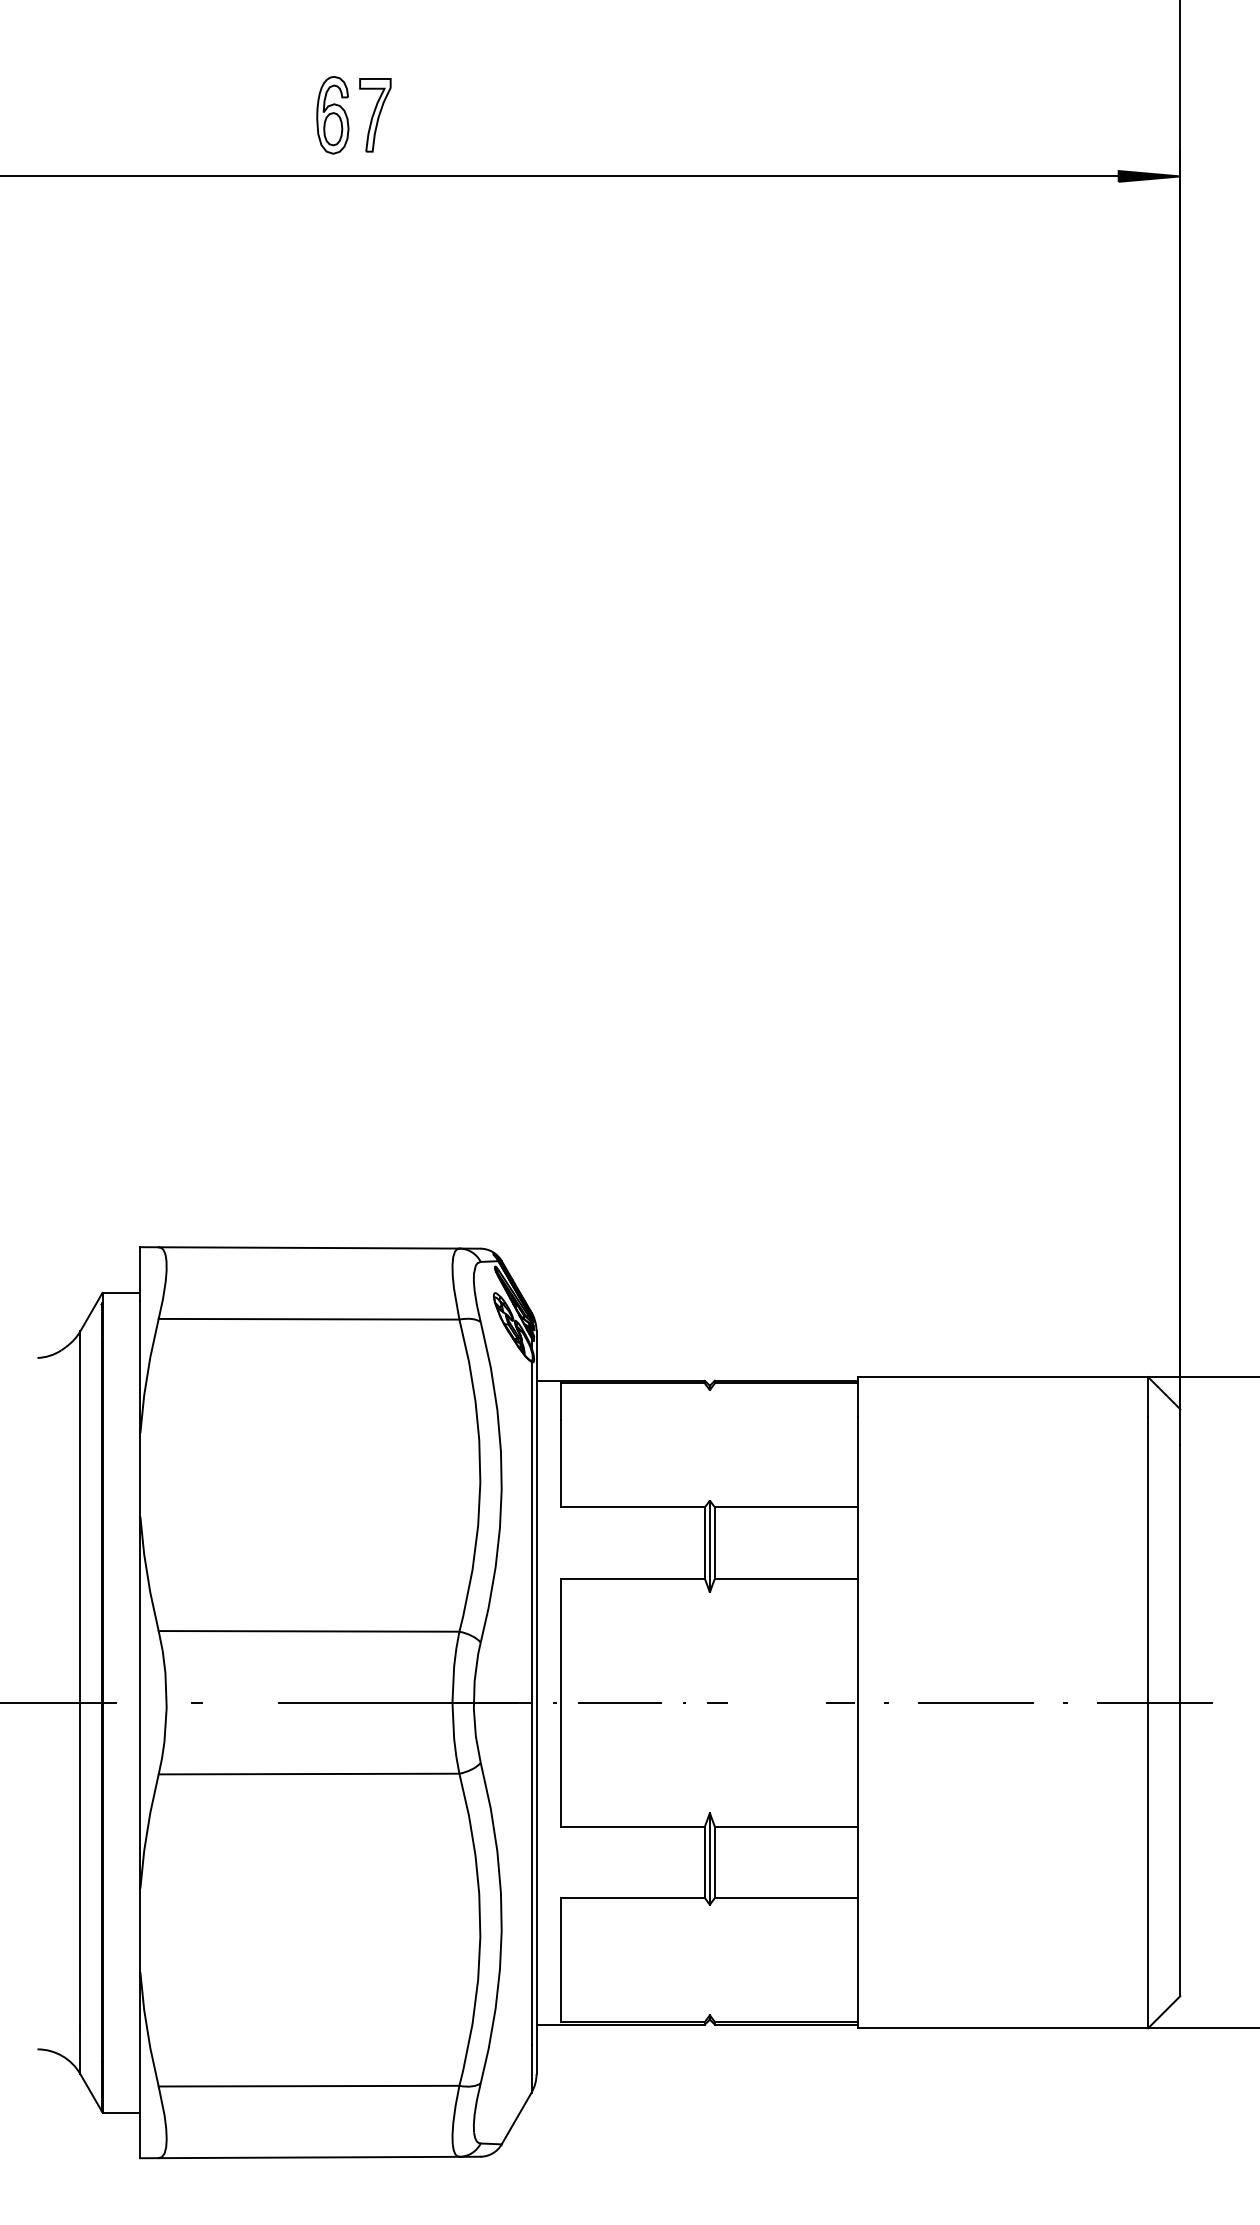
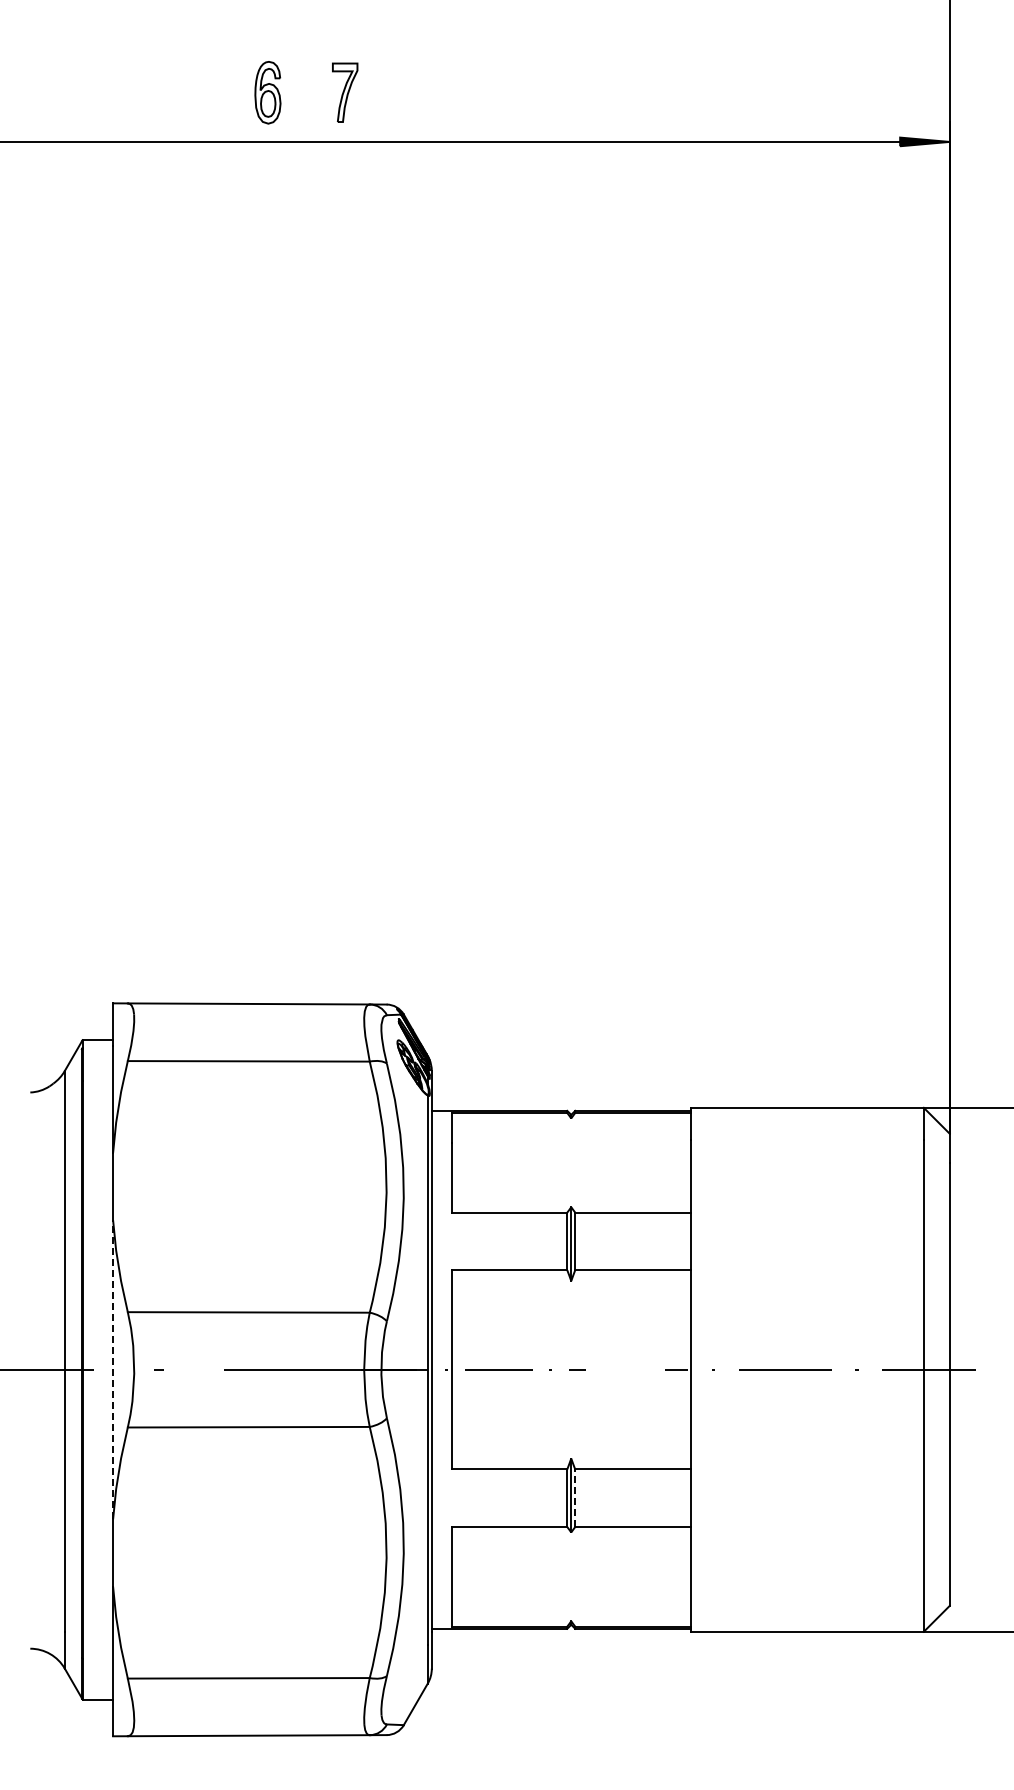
part: (375, 114) -> (345, 92), moved
line: (140, 1702) -> (113, 1369), solid -> dashed
line: (715, 1862) -> (575, 1498), solid -> dashed

